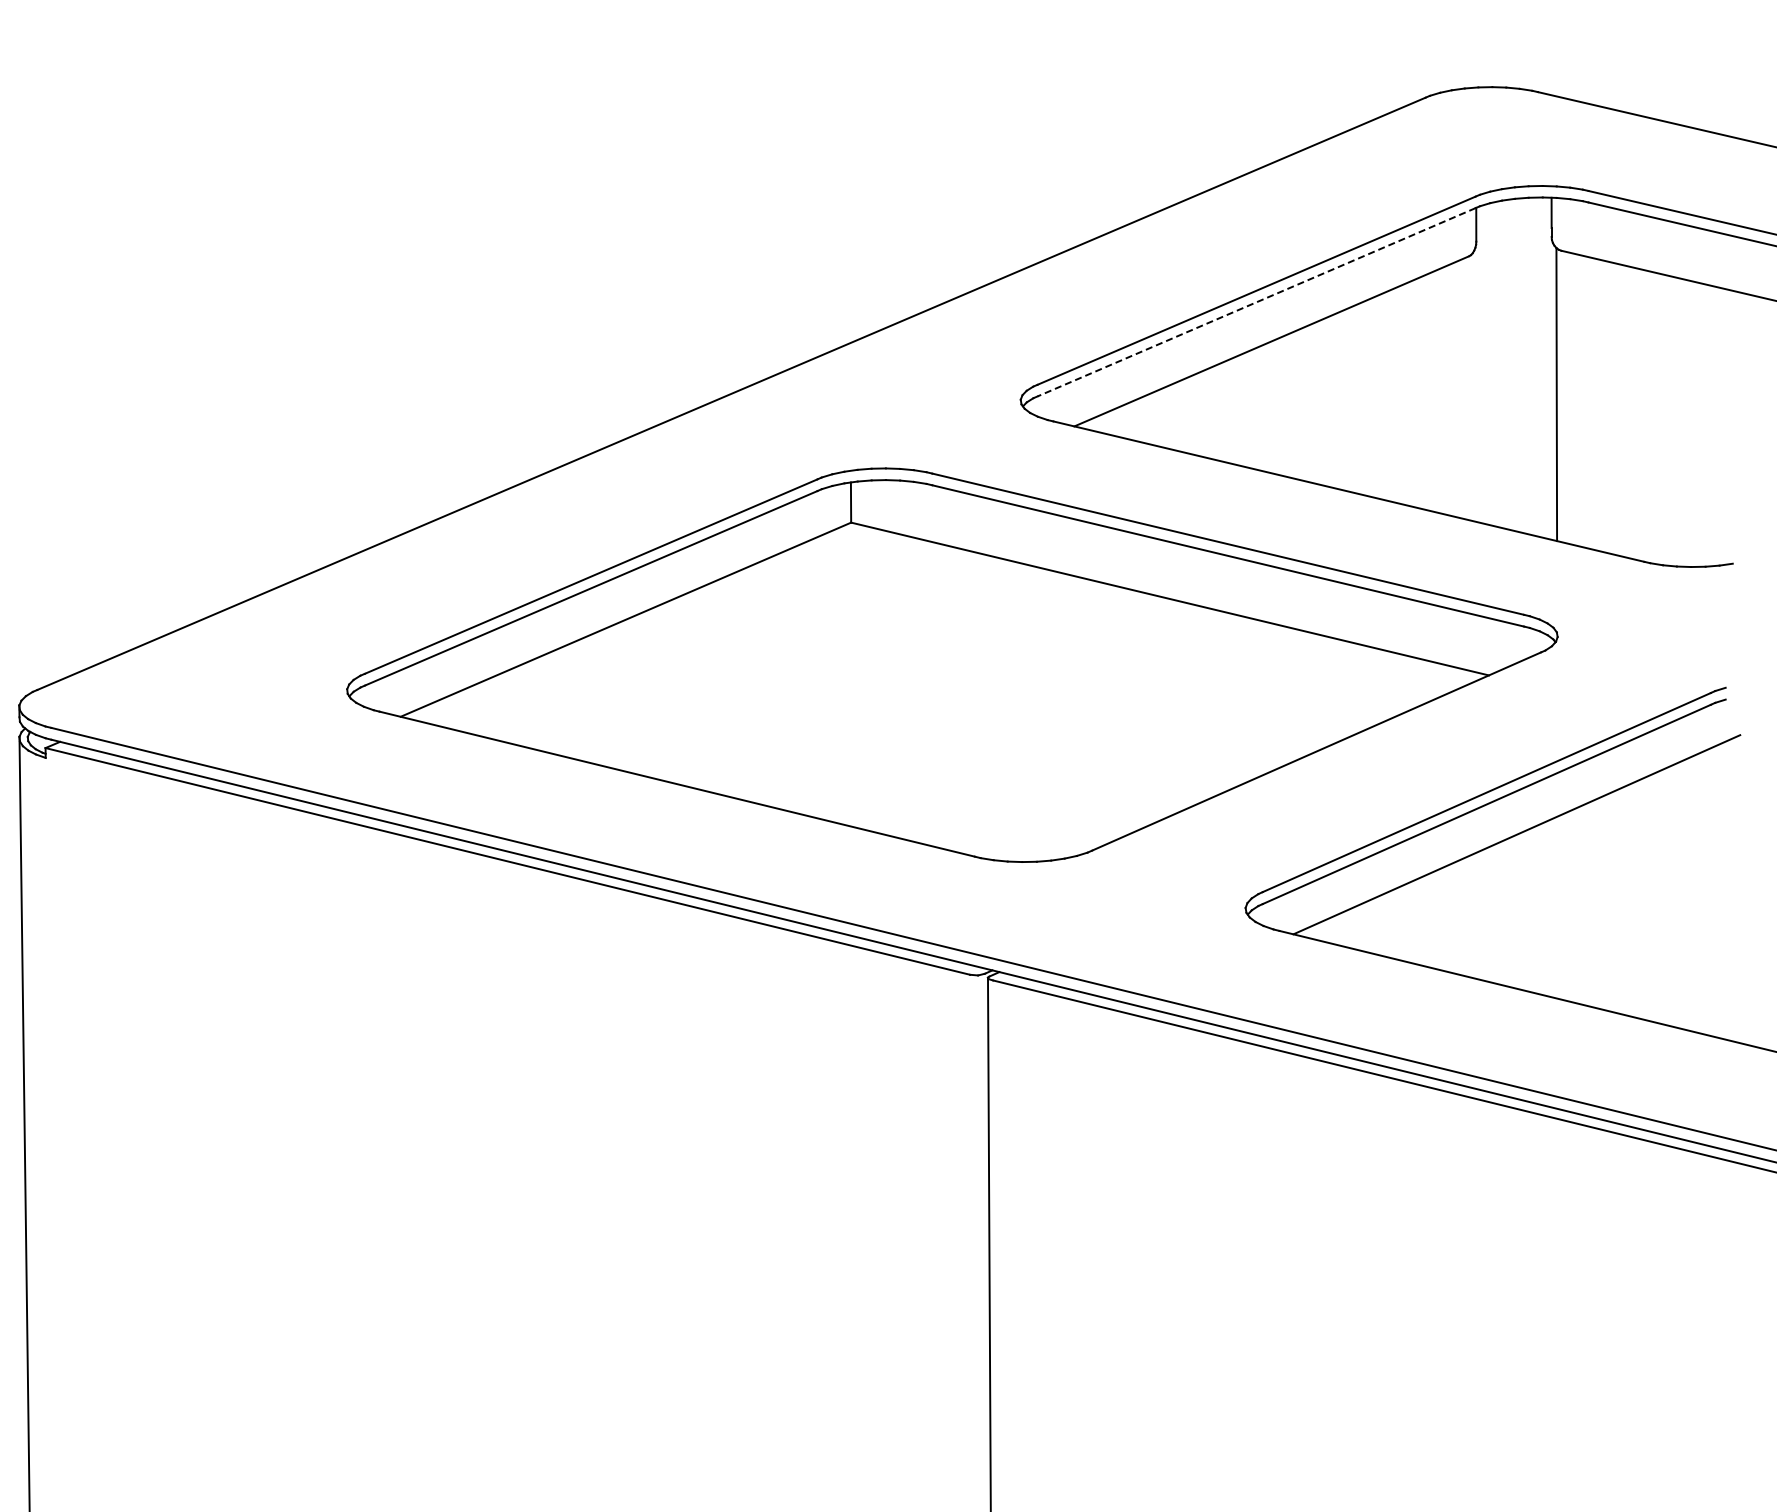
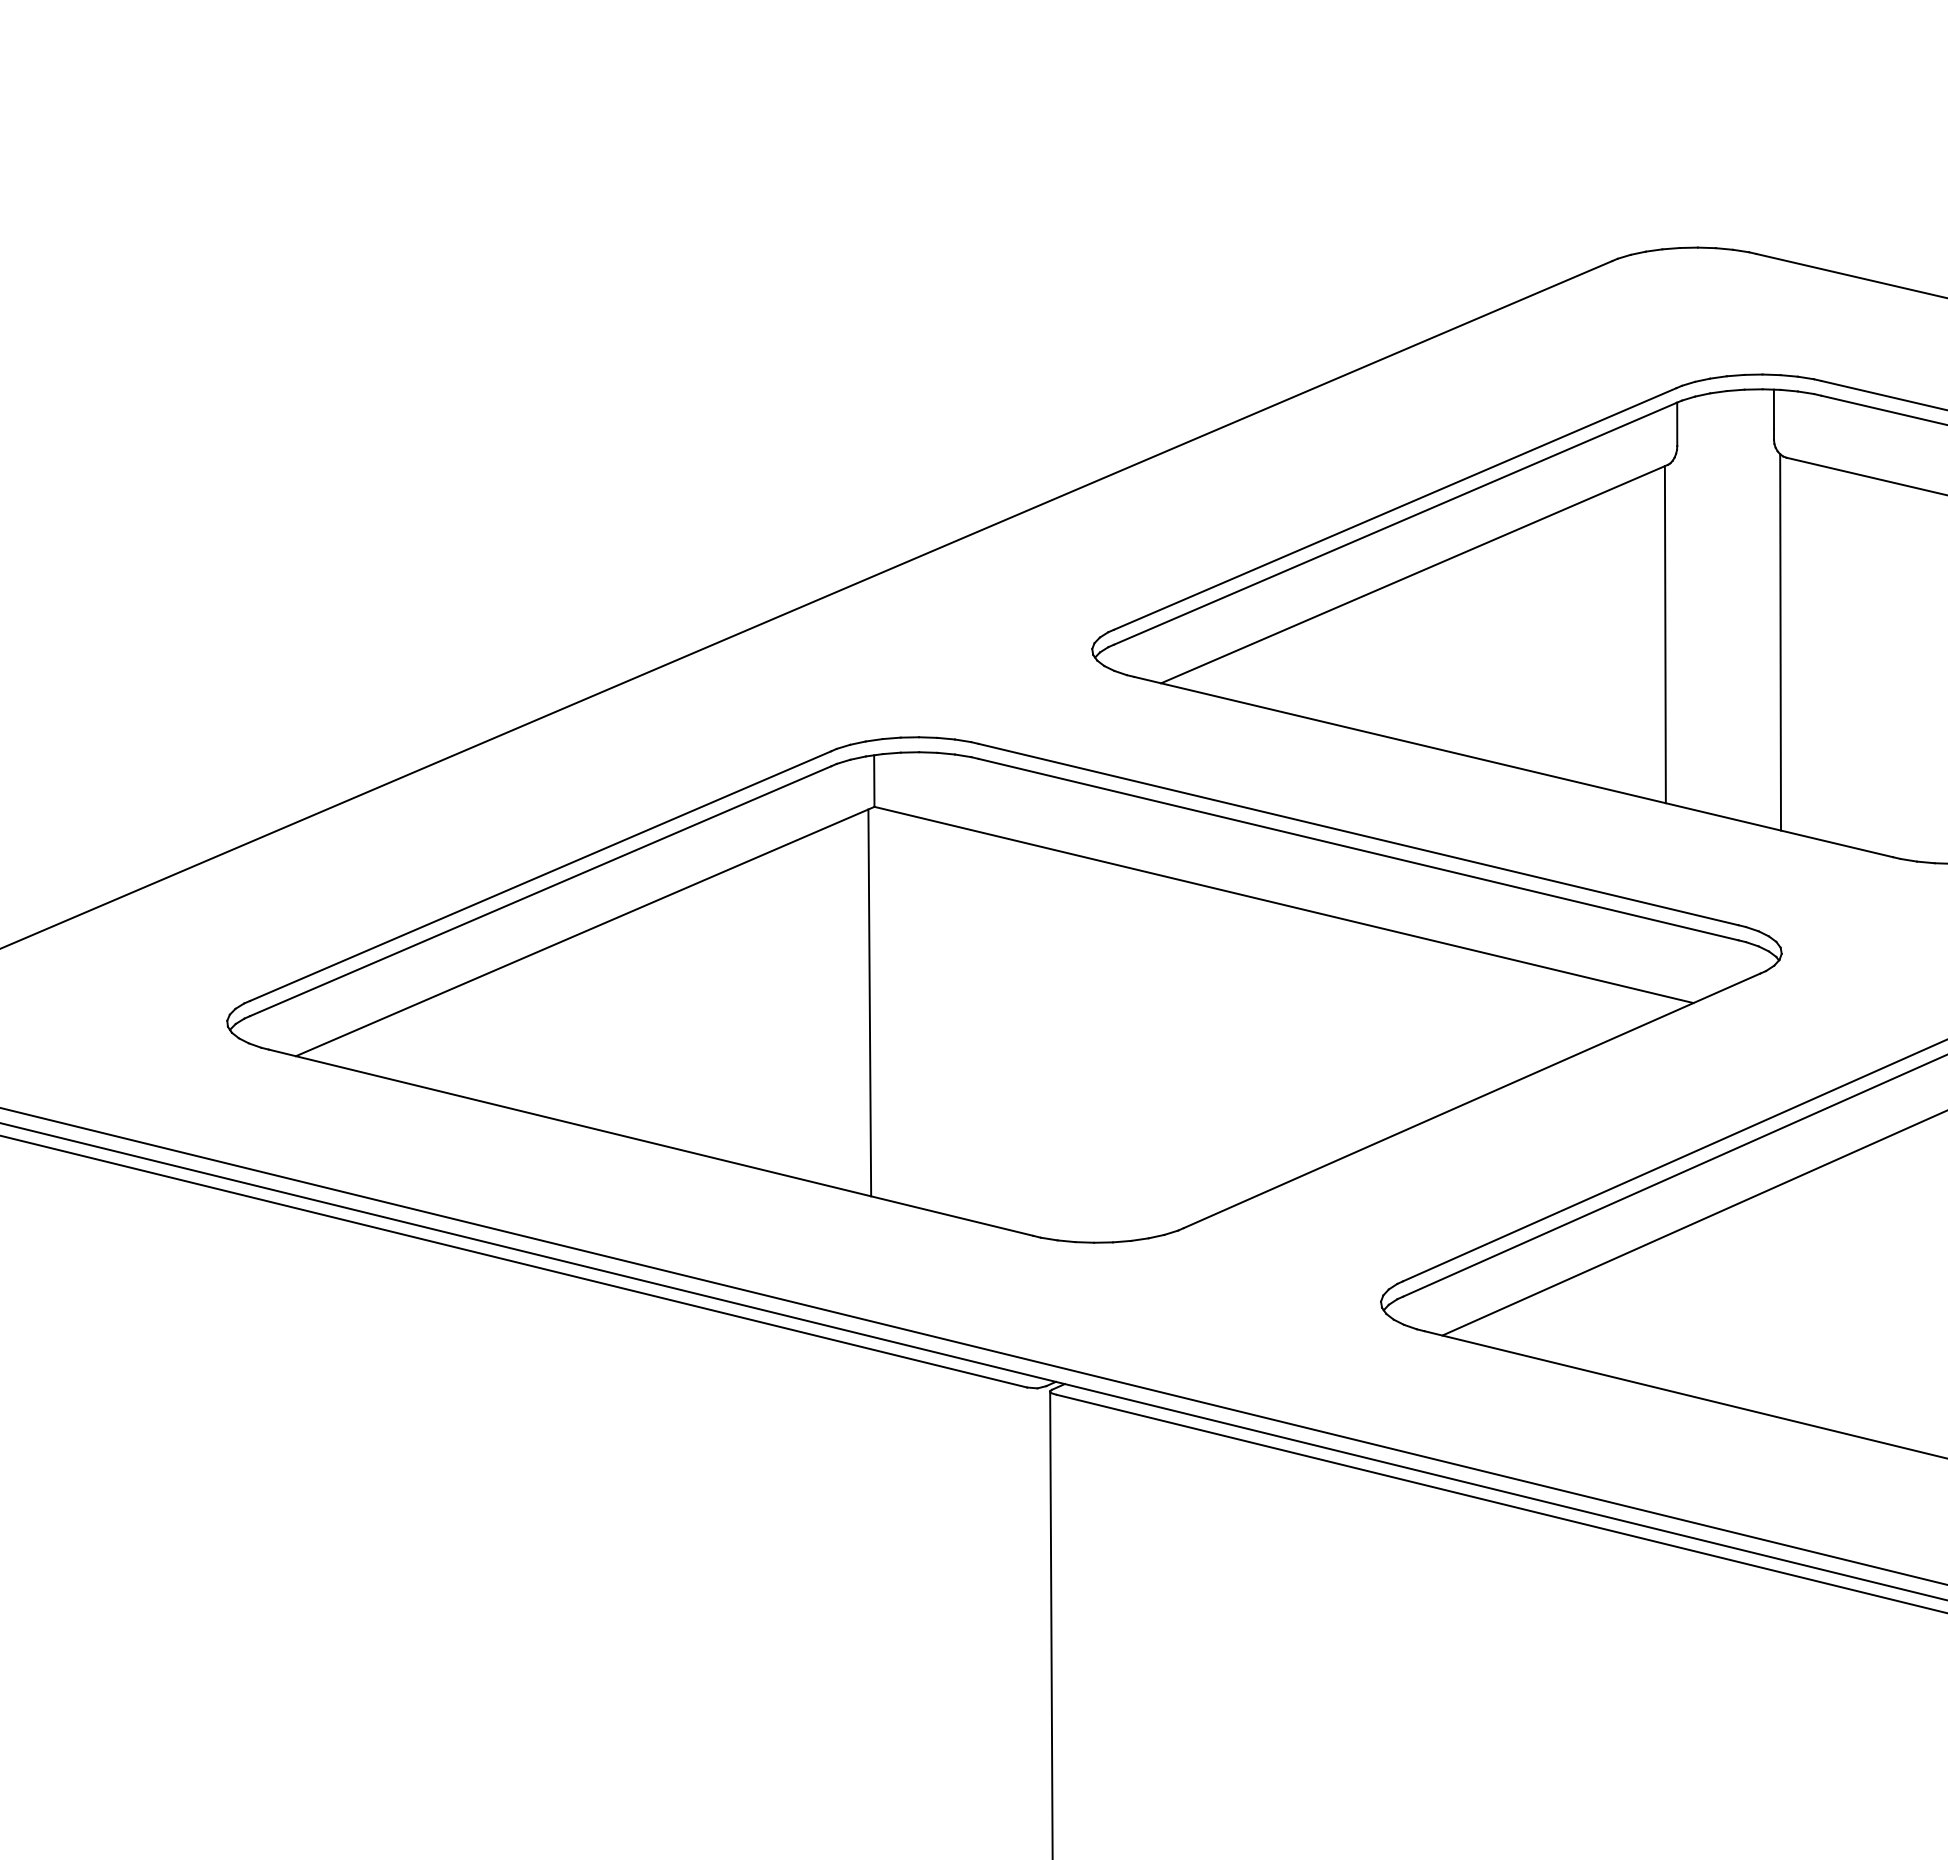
line: (1256, 302) -> (1394, 524), dashed -> solid
line: (1466, 388) -> (1664, 634), added
line: (847, 674) -> (869, 1001), added

